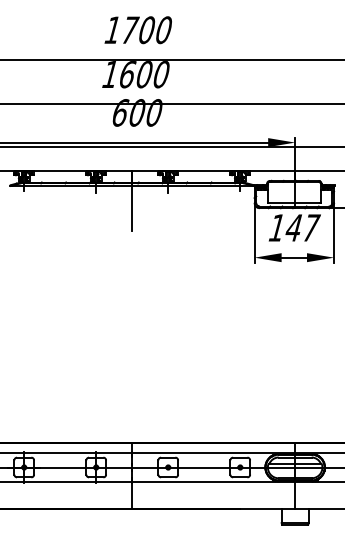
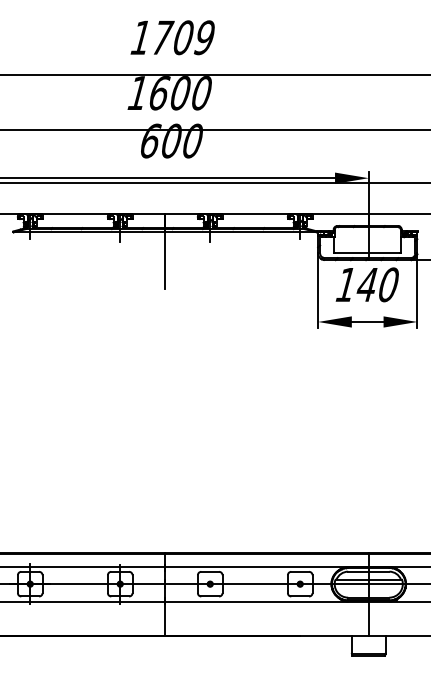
text: (163, 30) -> (204, 38), 1700 -> 1709
text: (311, 227) -> (389, 284), 147 -> 140

